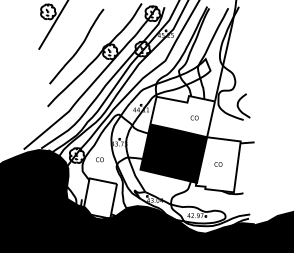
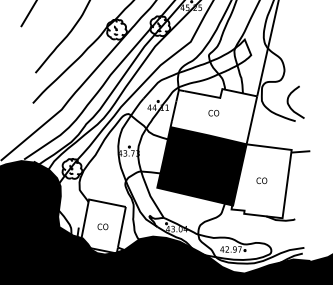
text: (194, 117) -> (213, 112), moved
text: (99, 159) -> (102, 226), moved

